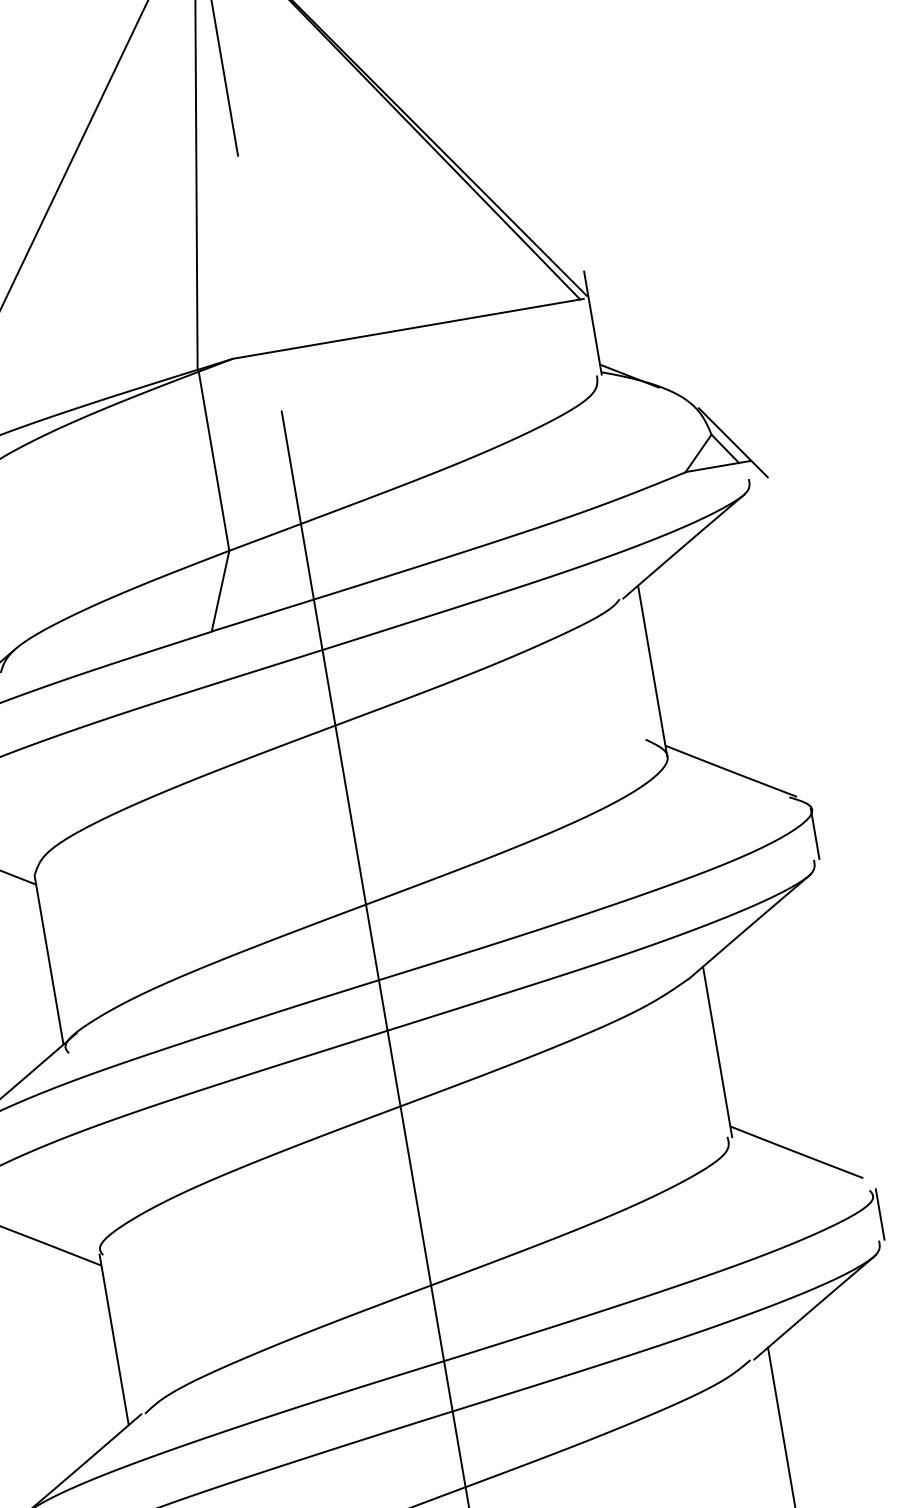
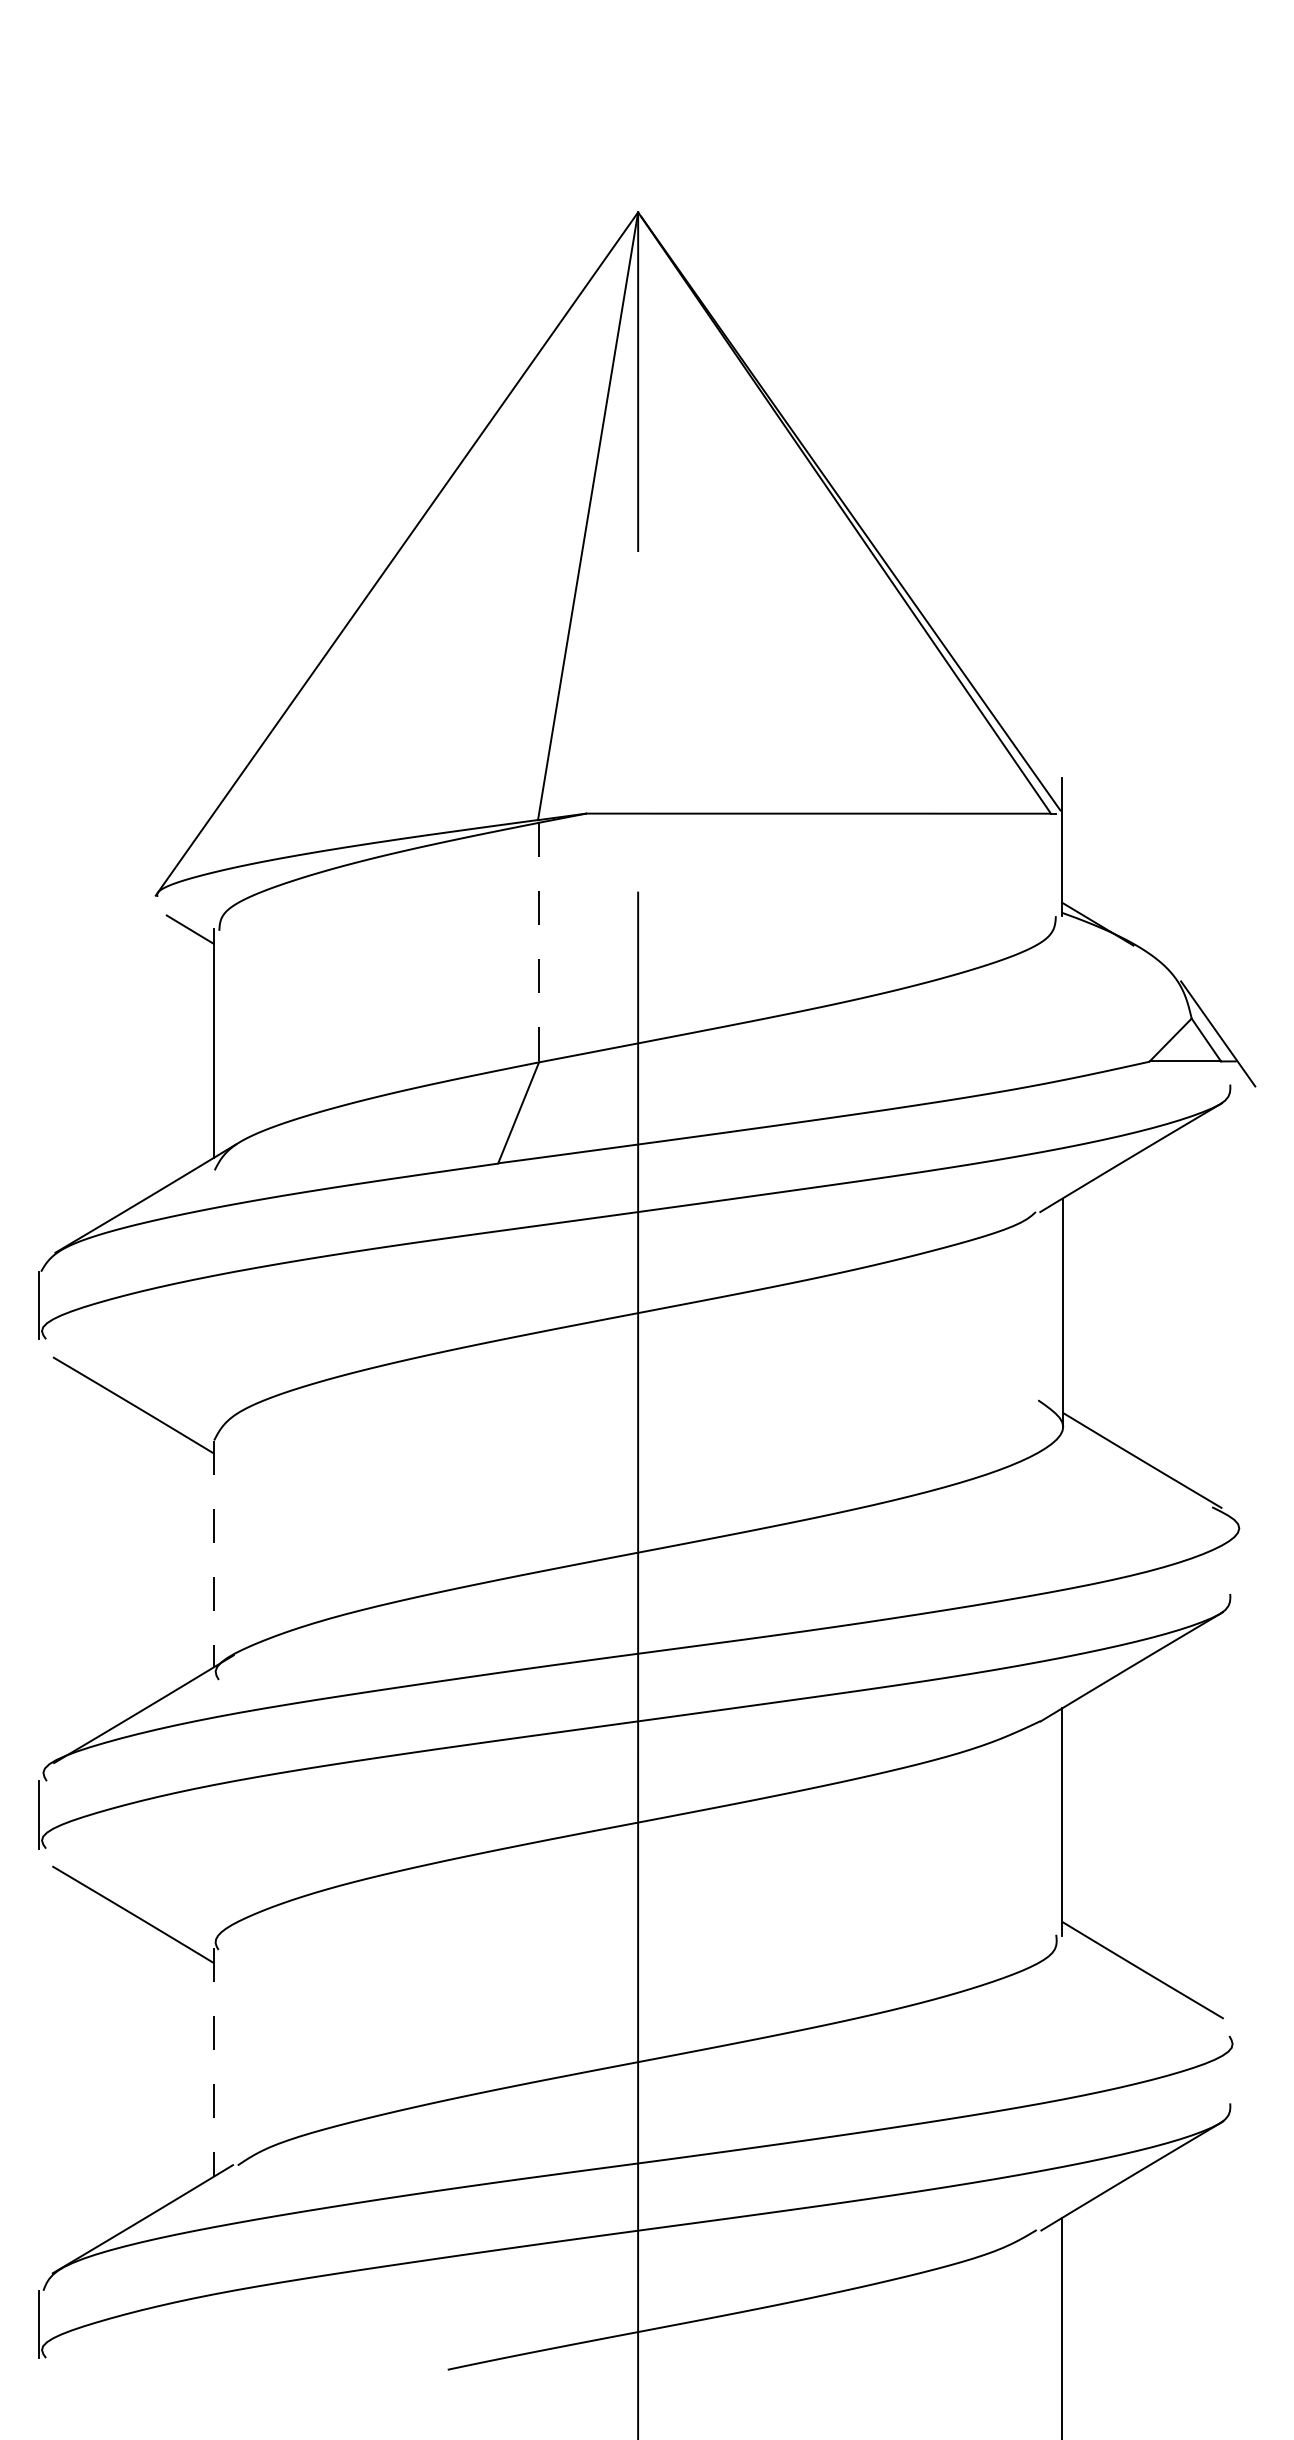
line: (214, 461) -> (539, 942), solid -> dashed
line: (814, 833) -> (1237, 1559), removed
line: (48, 960) -> (213, 1554), solid -> dashed
line: (880, 1214) -> (1237, 2069), removed
line: (114, 1340) -> (214, 2063), solid -> dashed

